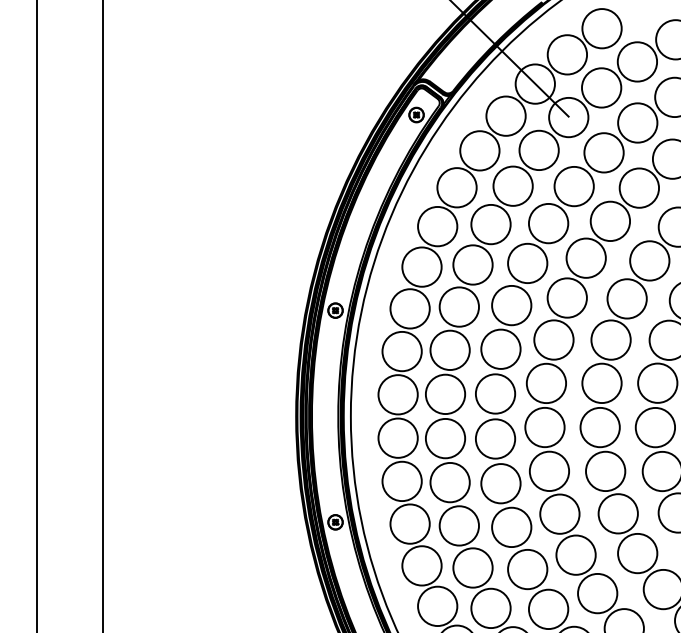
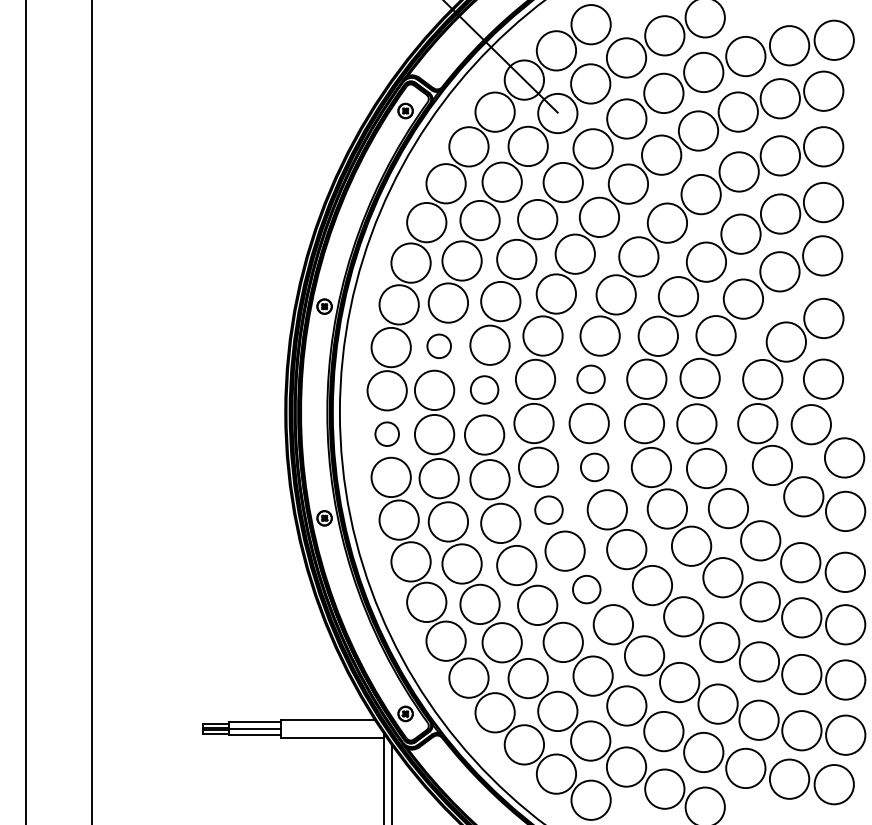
circle: (449, 350) -> (438, 346), size x0.6
circle: (601, 383) -> (590, 379), size x0.7
circle: (495, 393) -> (484, 389), size x0.7
circle: (397, 437) -> (386, 433), size x0.6
circle: (605, 471) -> (594, 467), size x0.7
circle: (559, 513) -> (548, 509), size x0.7
circle: (597, 593) -> (586, 589), size x0.7

